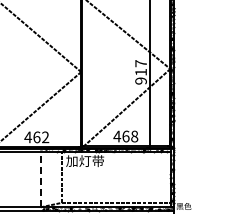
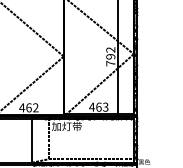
text: (140, 72) -> (110, 56), 917 -> 792
text: (134, 136) -> (105, 107), 468 -> 463
line: (40, 179) -> (31, 140), dashed -> solid

